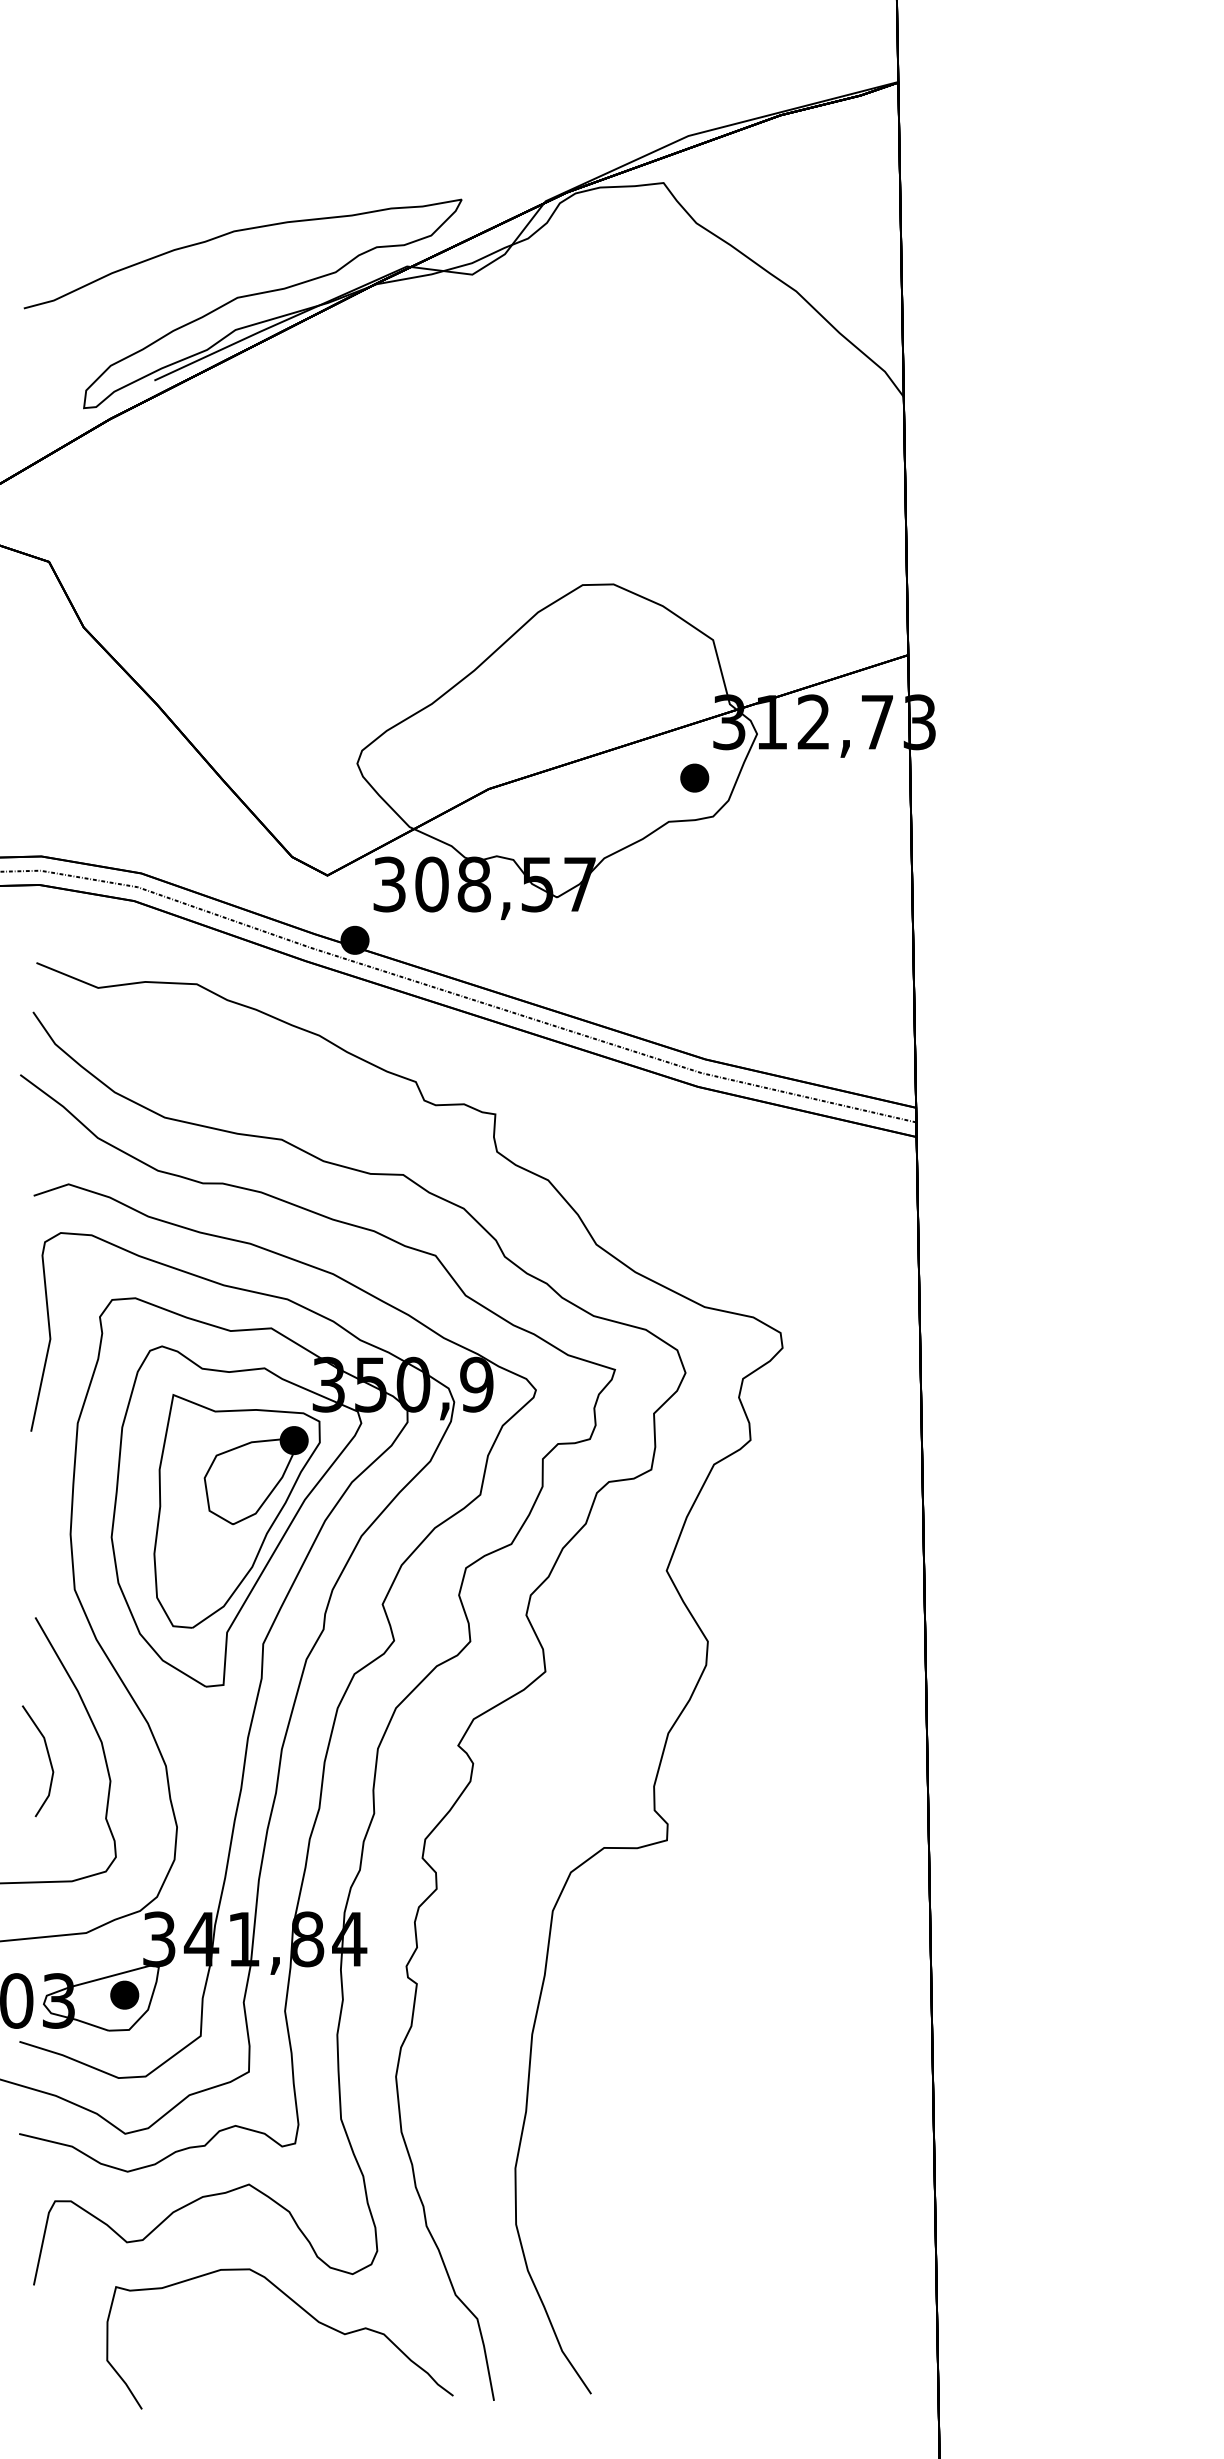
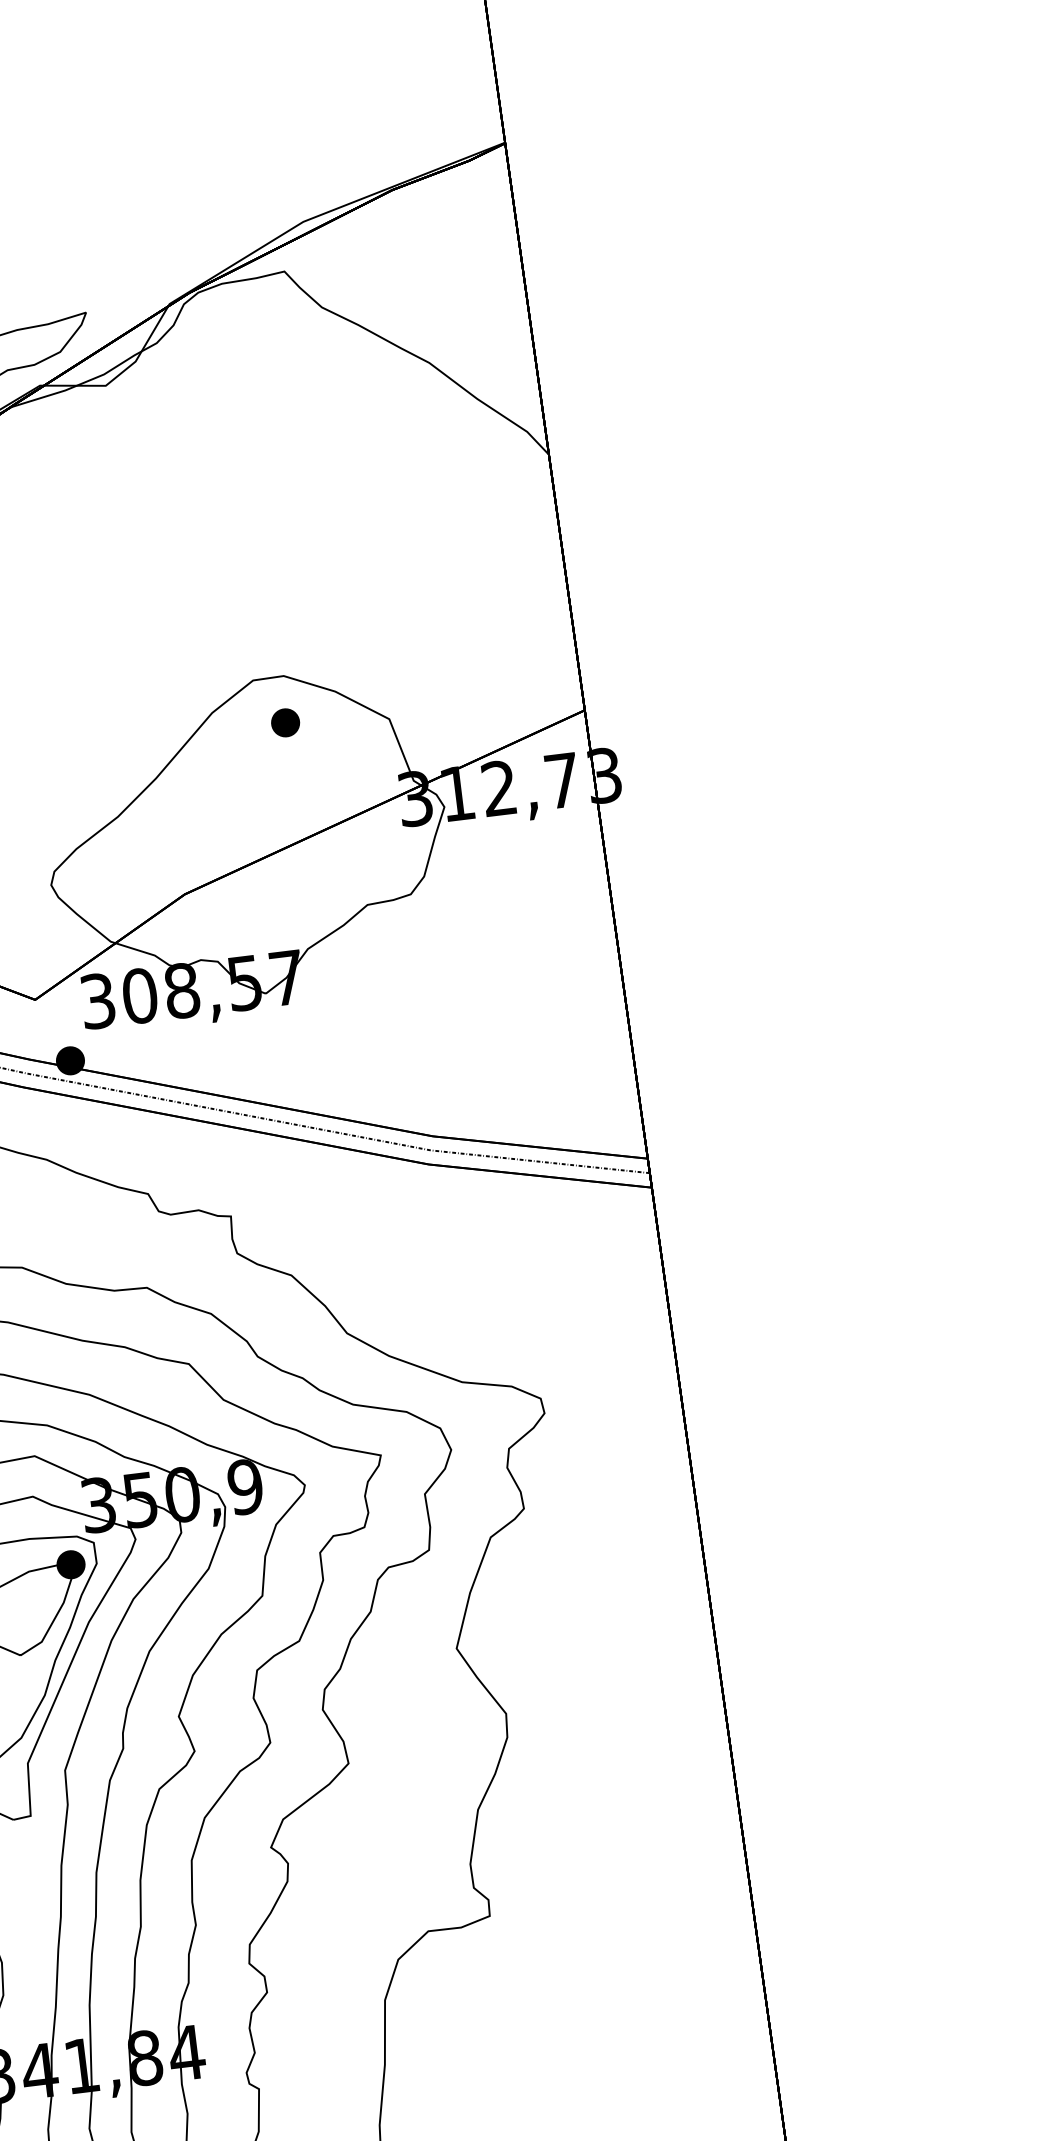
part: (694, 777) -> (285, 722), moved

